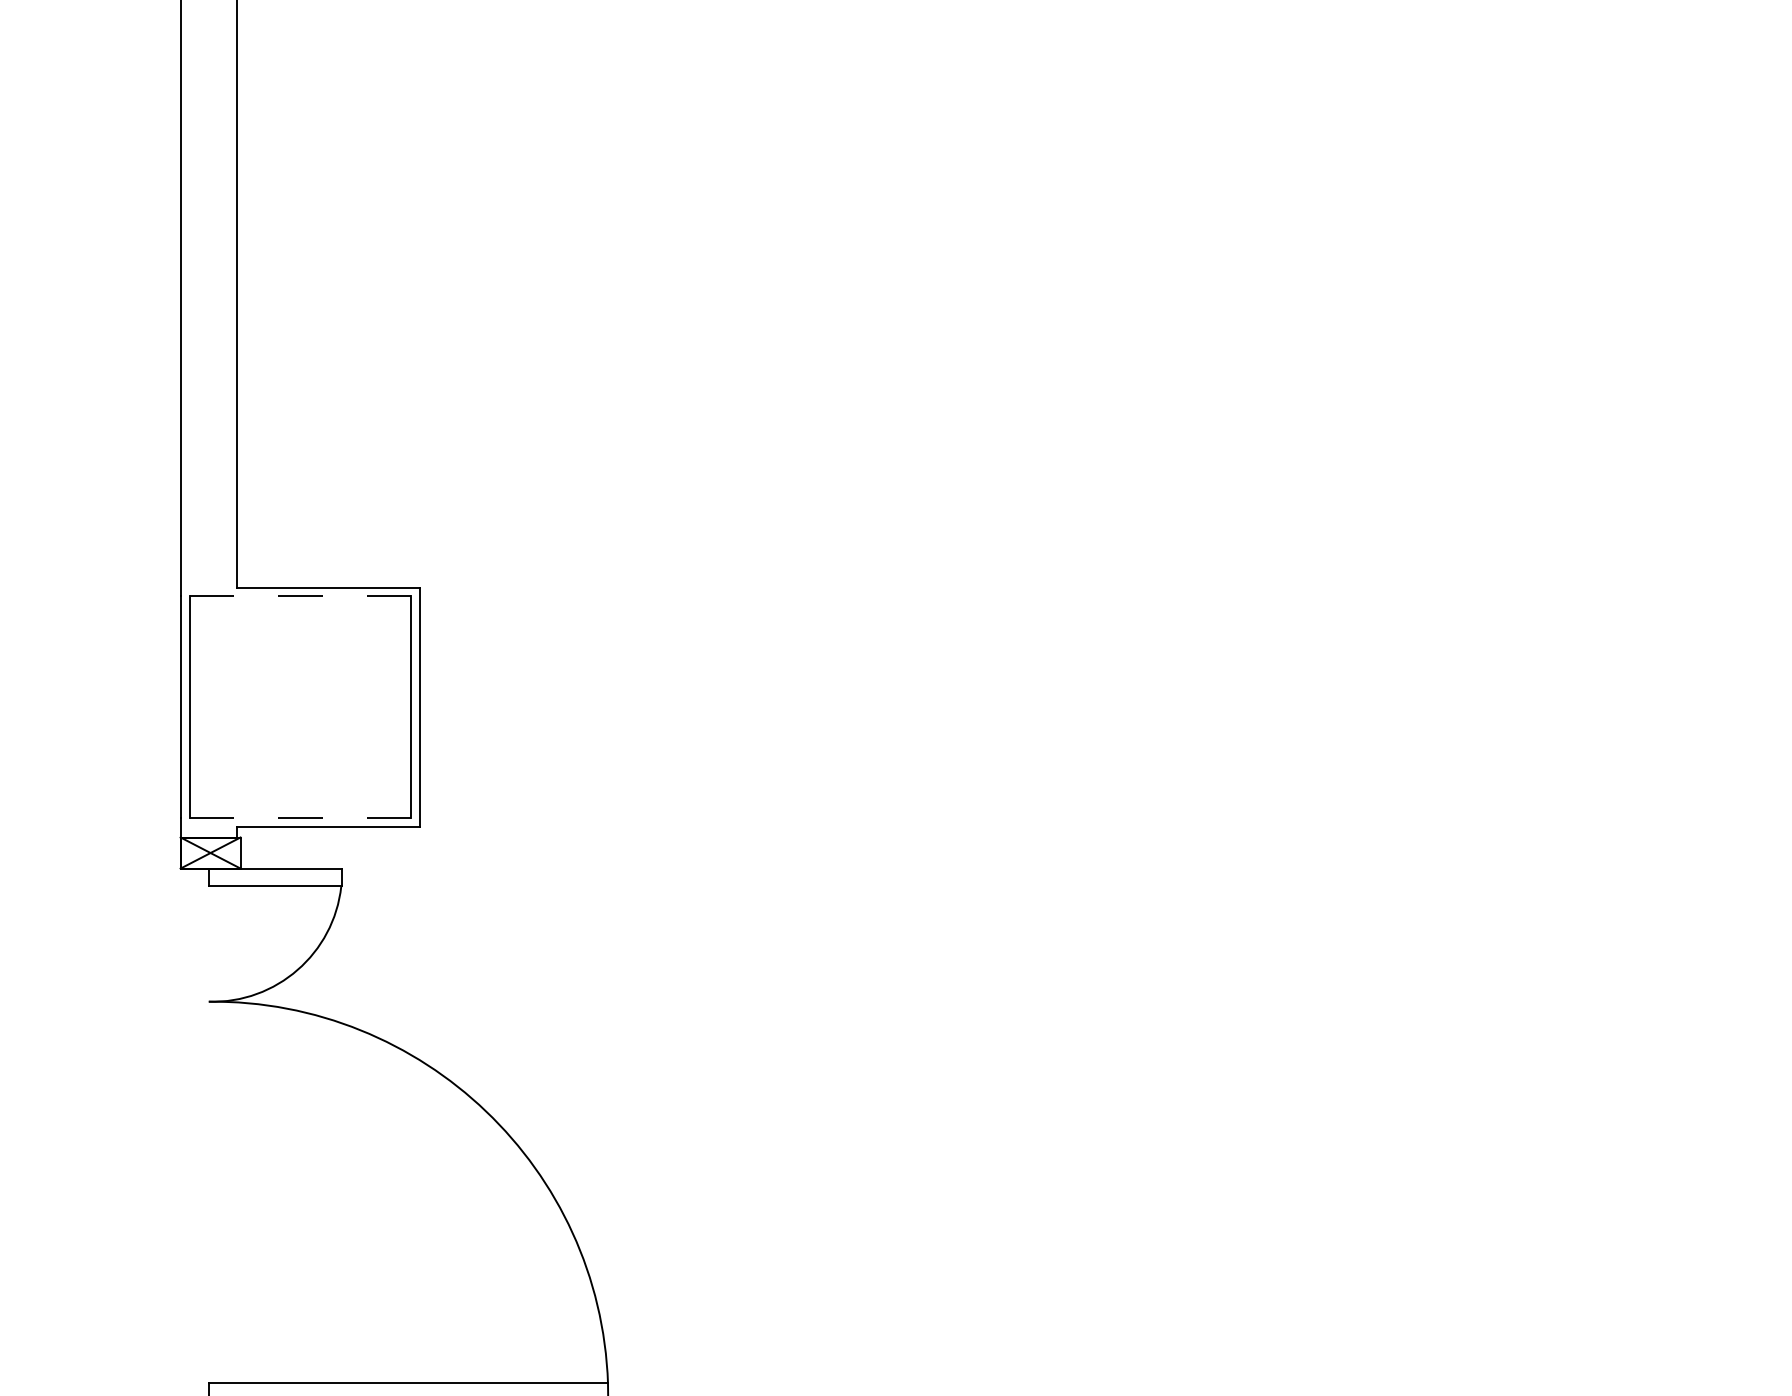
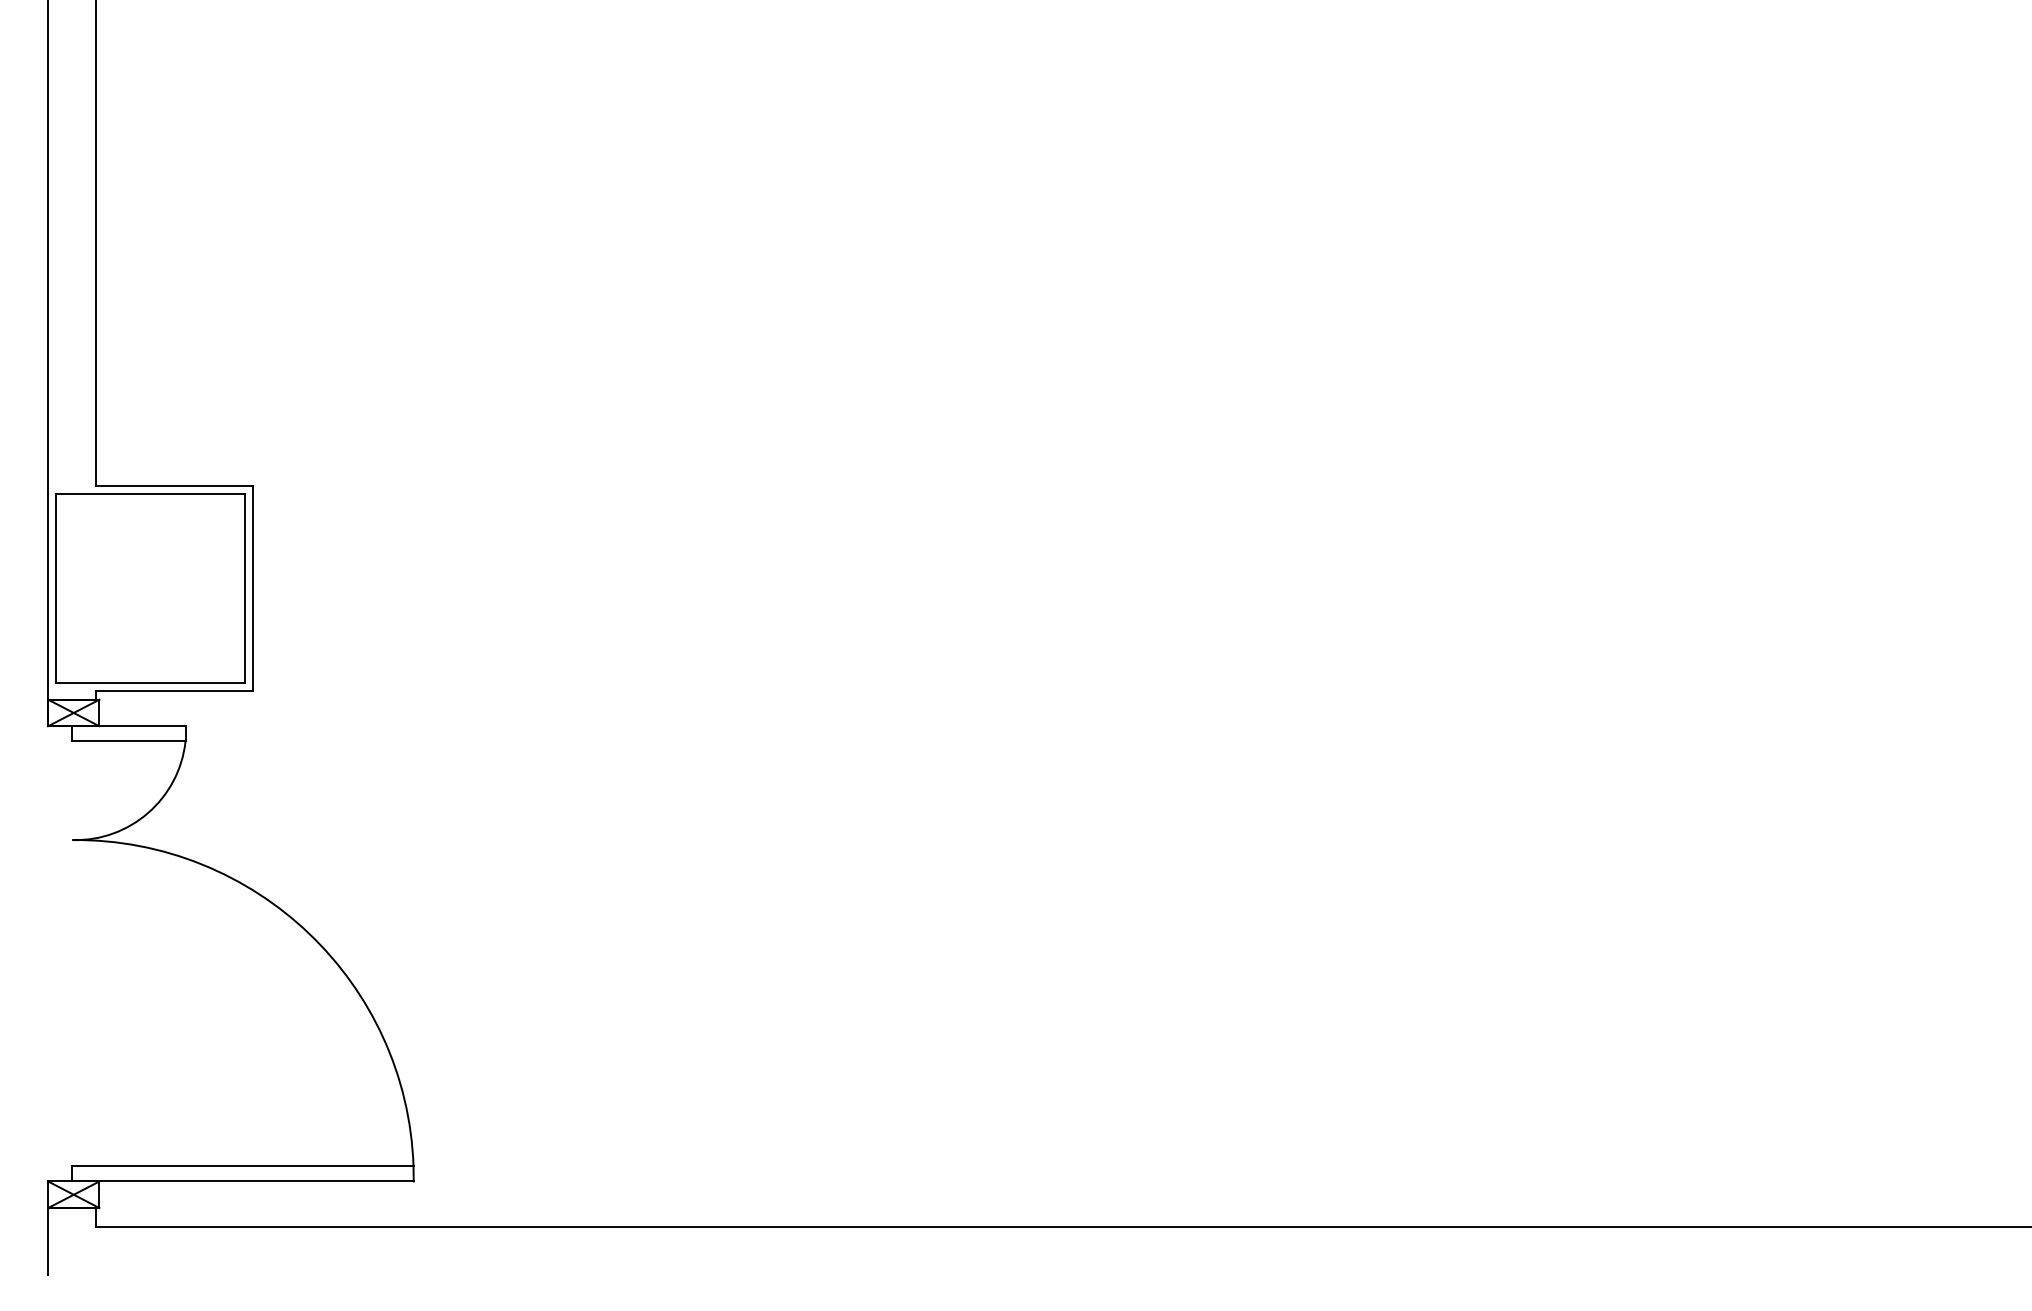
line: (300, 596) -> (150, 493), dashed -> solid
line: (300, 818) -> (150, 683), dashed -> solid

